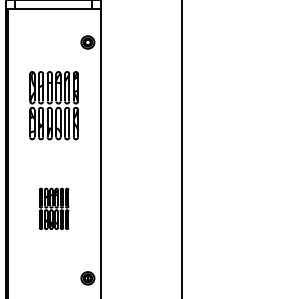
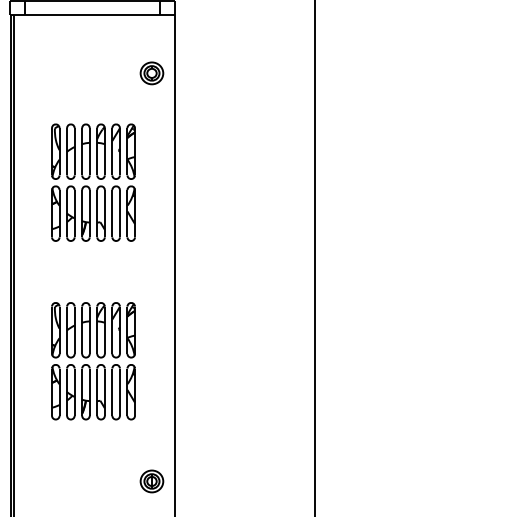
part: (53, 208) -> (92, 360), size x1.67

